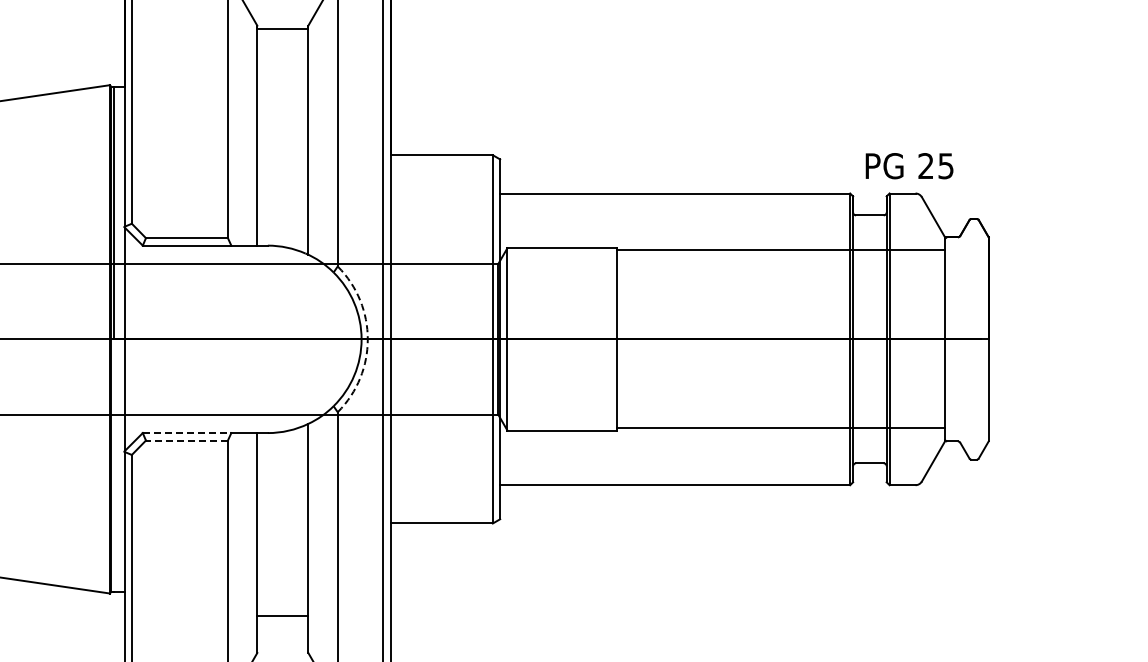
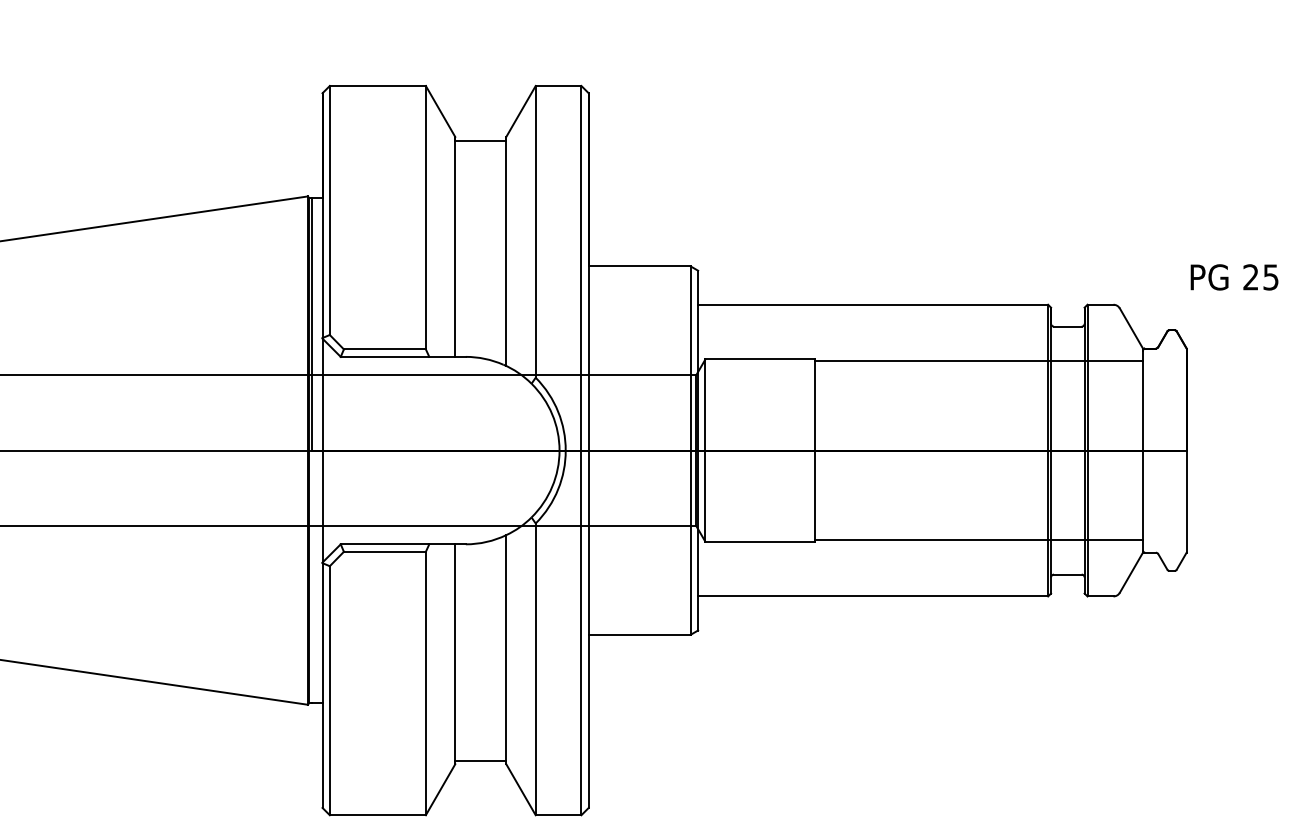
text: (909, 166) -> (1234, 277), moved
arc: (367, 339) -> (565, 450), dashed -> solid
line: (187, 433) -> (385, 544), dashed -> solid
line: (186, 440) -> (384, 551), dashed -> solid
line: (282, 616) -> (480, 760), moved

